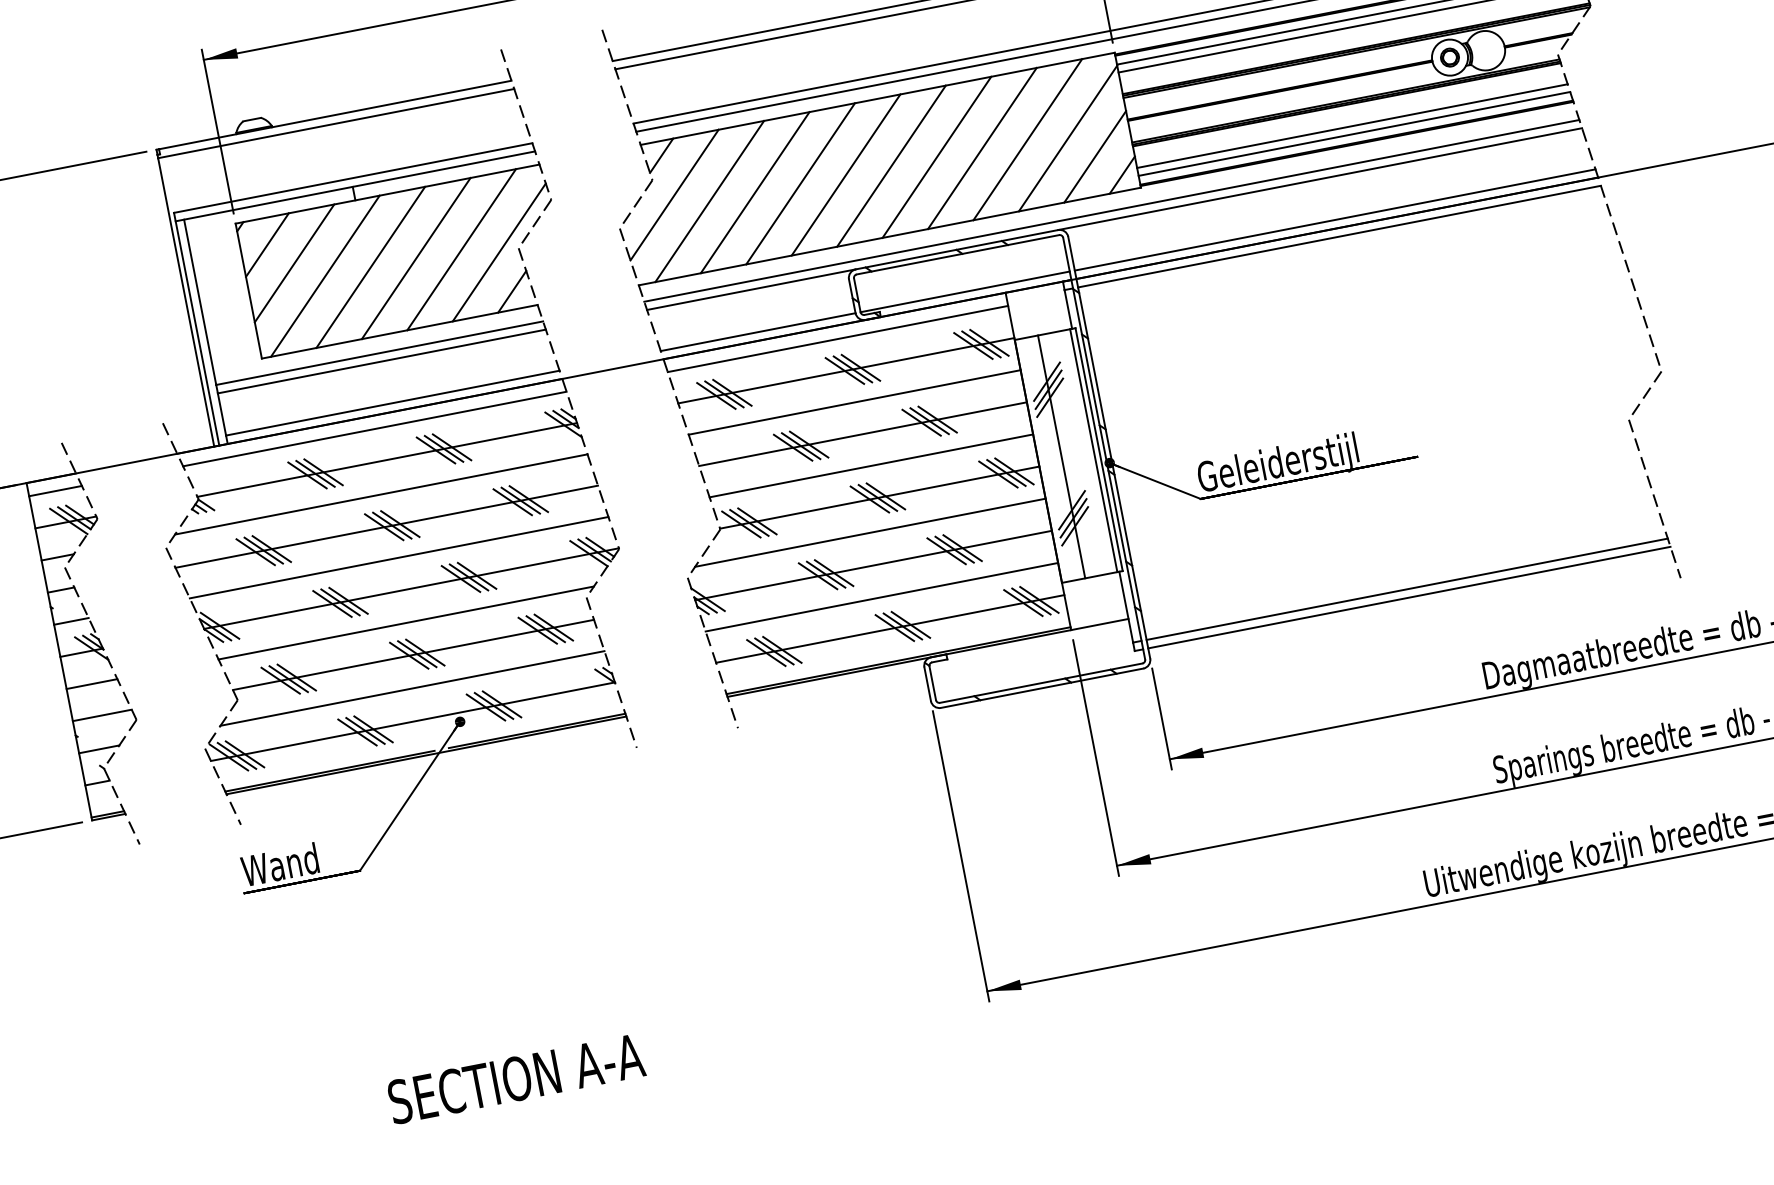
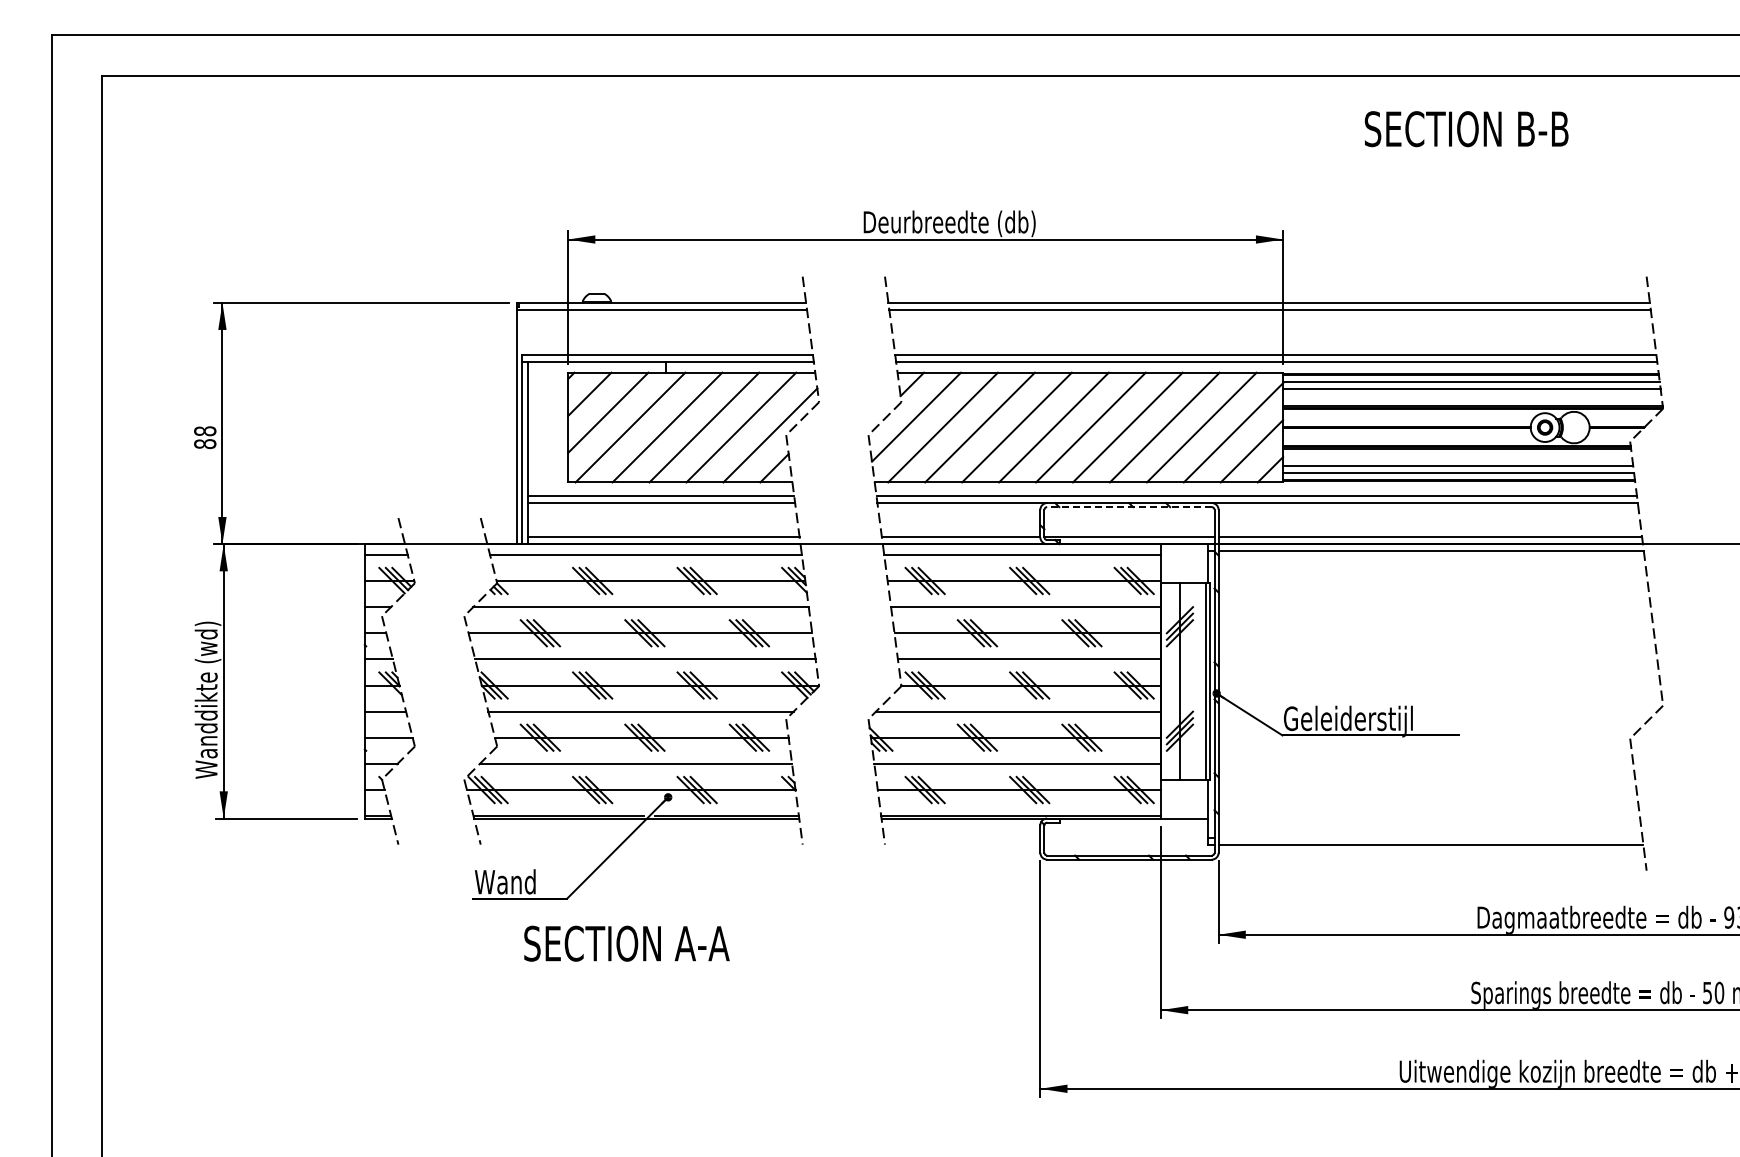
line: (956, 255) -> (1128, 507), solid -> dashed
line: (1407, 589) -> (1430, 837), removed
text: (515, 1078) -> (626, 943), moved

